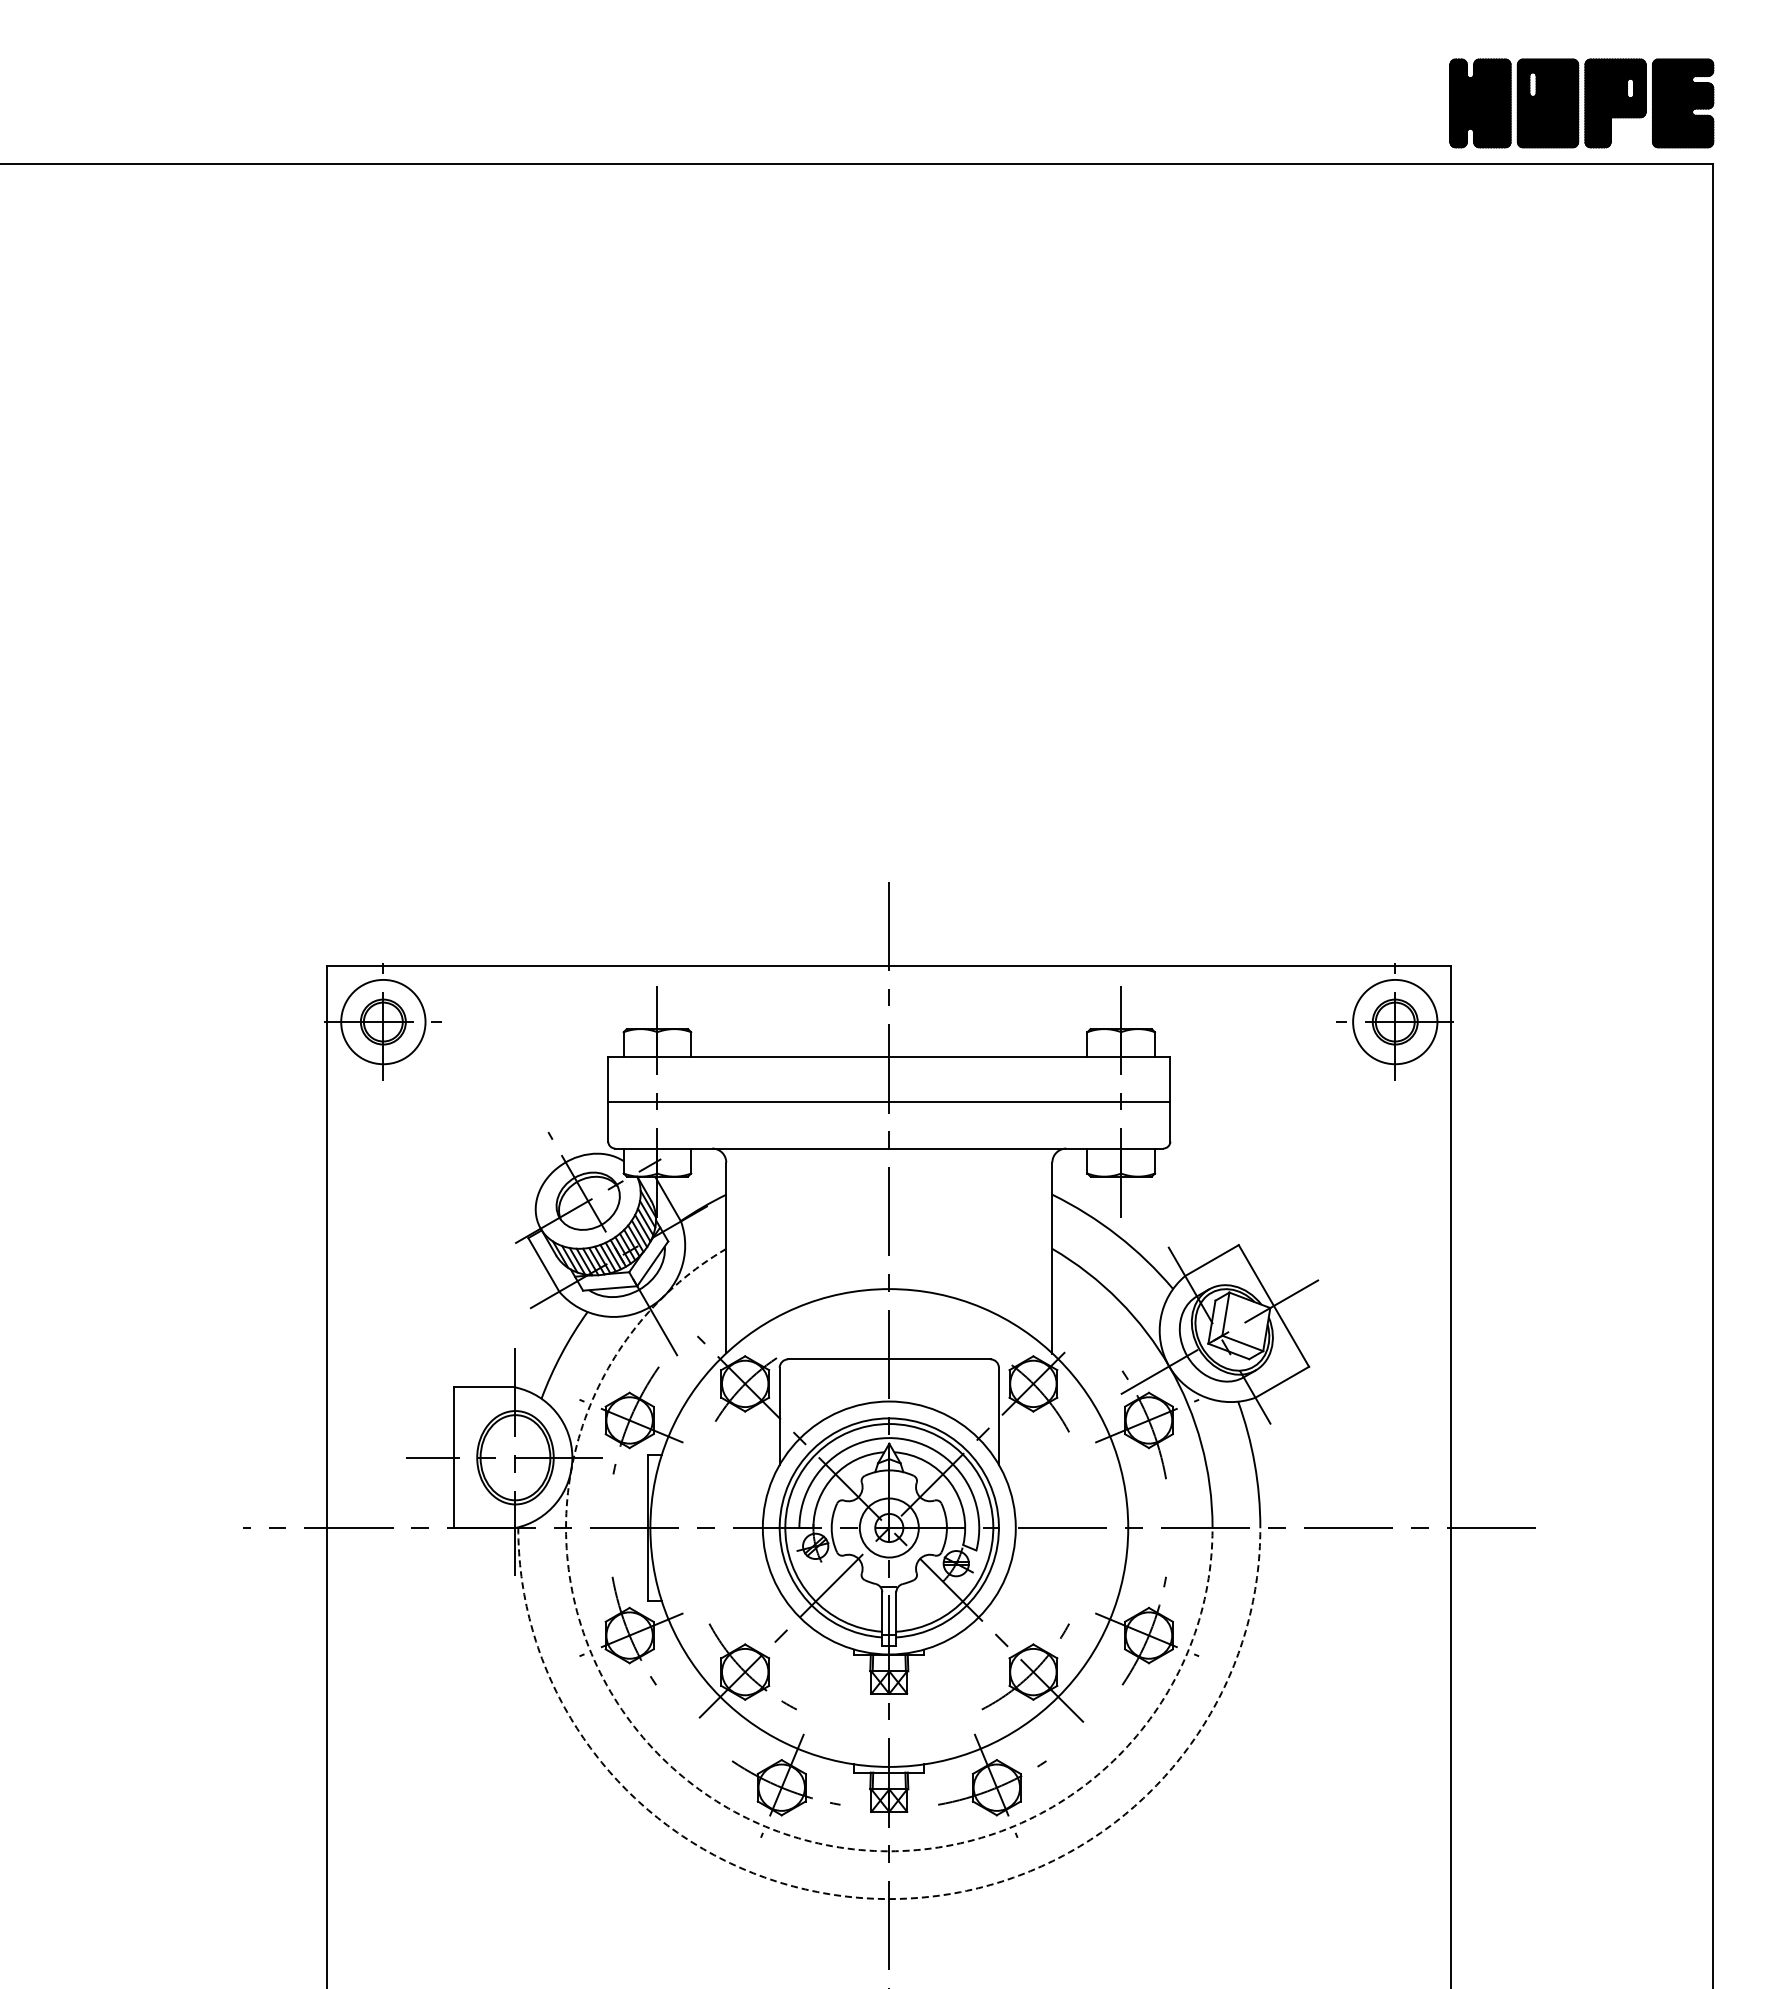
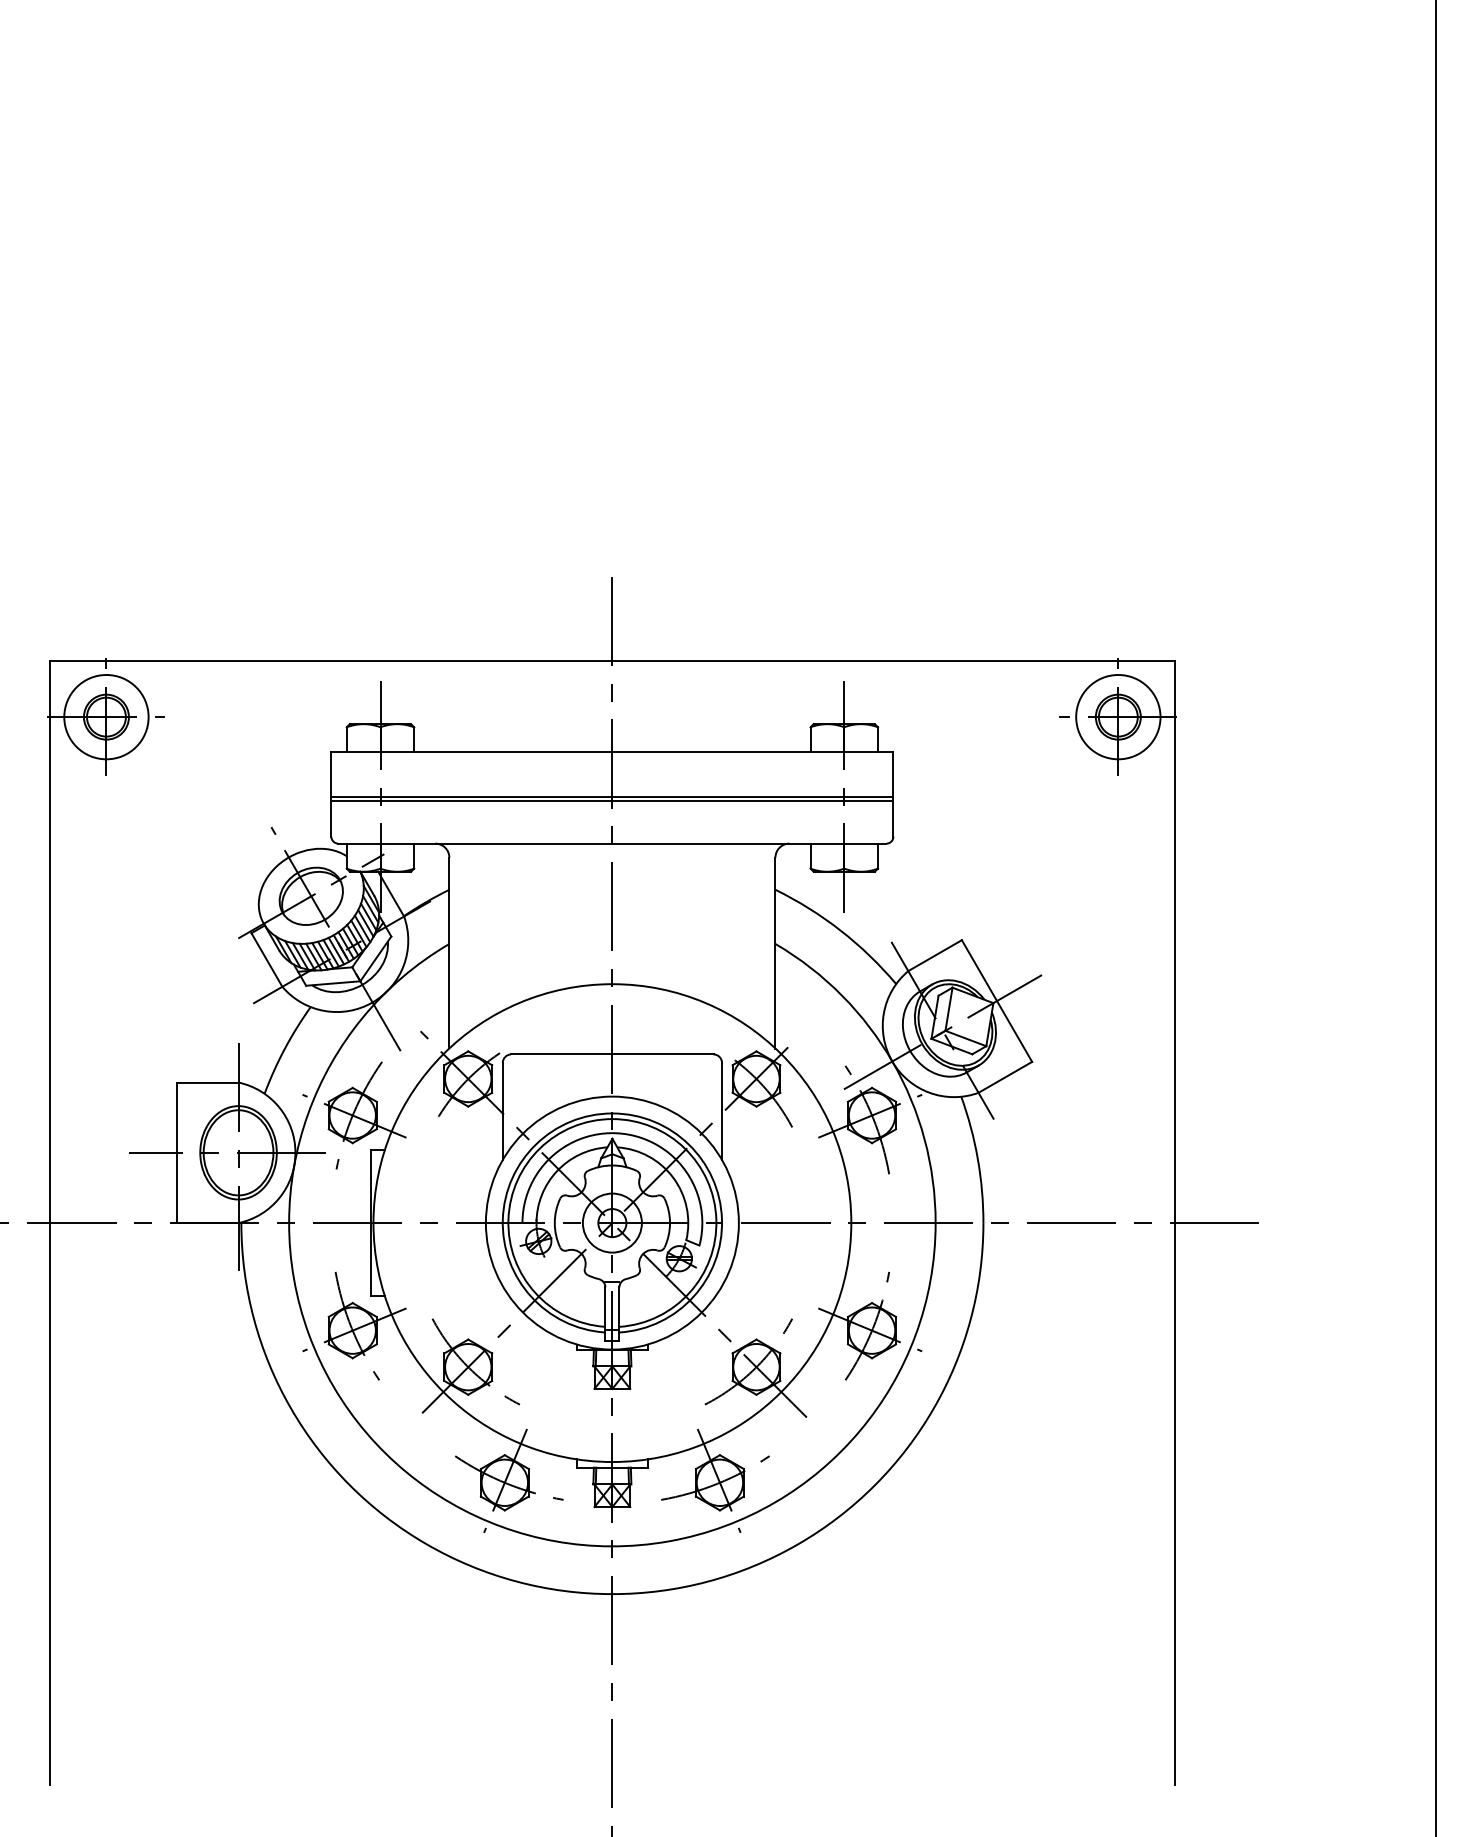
line: (889, 1106) -> (612, 801), added
arc: (728, 1808) -> (451, 1503), dashed -> solid
arc: (889, 1899) -> (612, 1594), dashed -> solid

